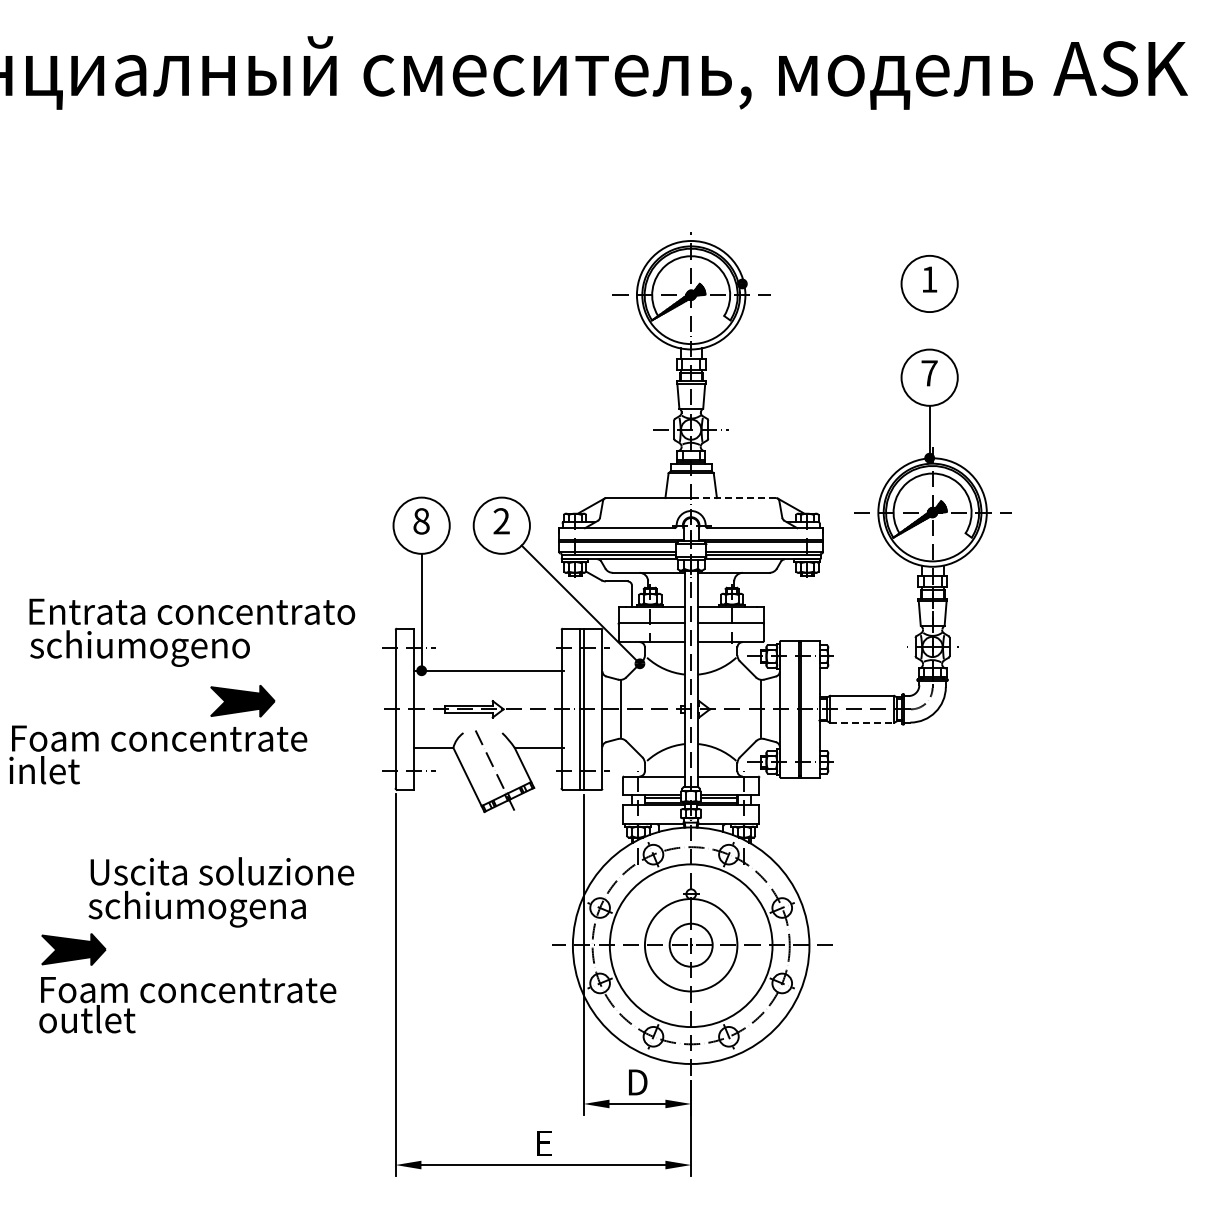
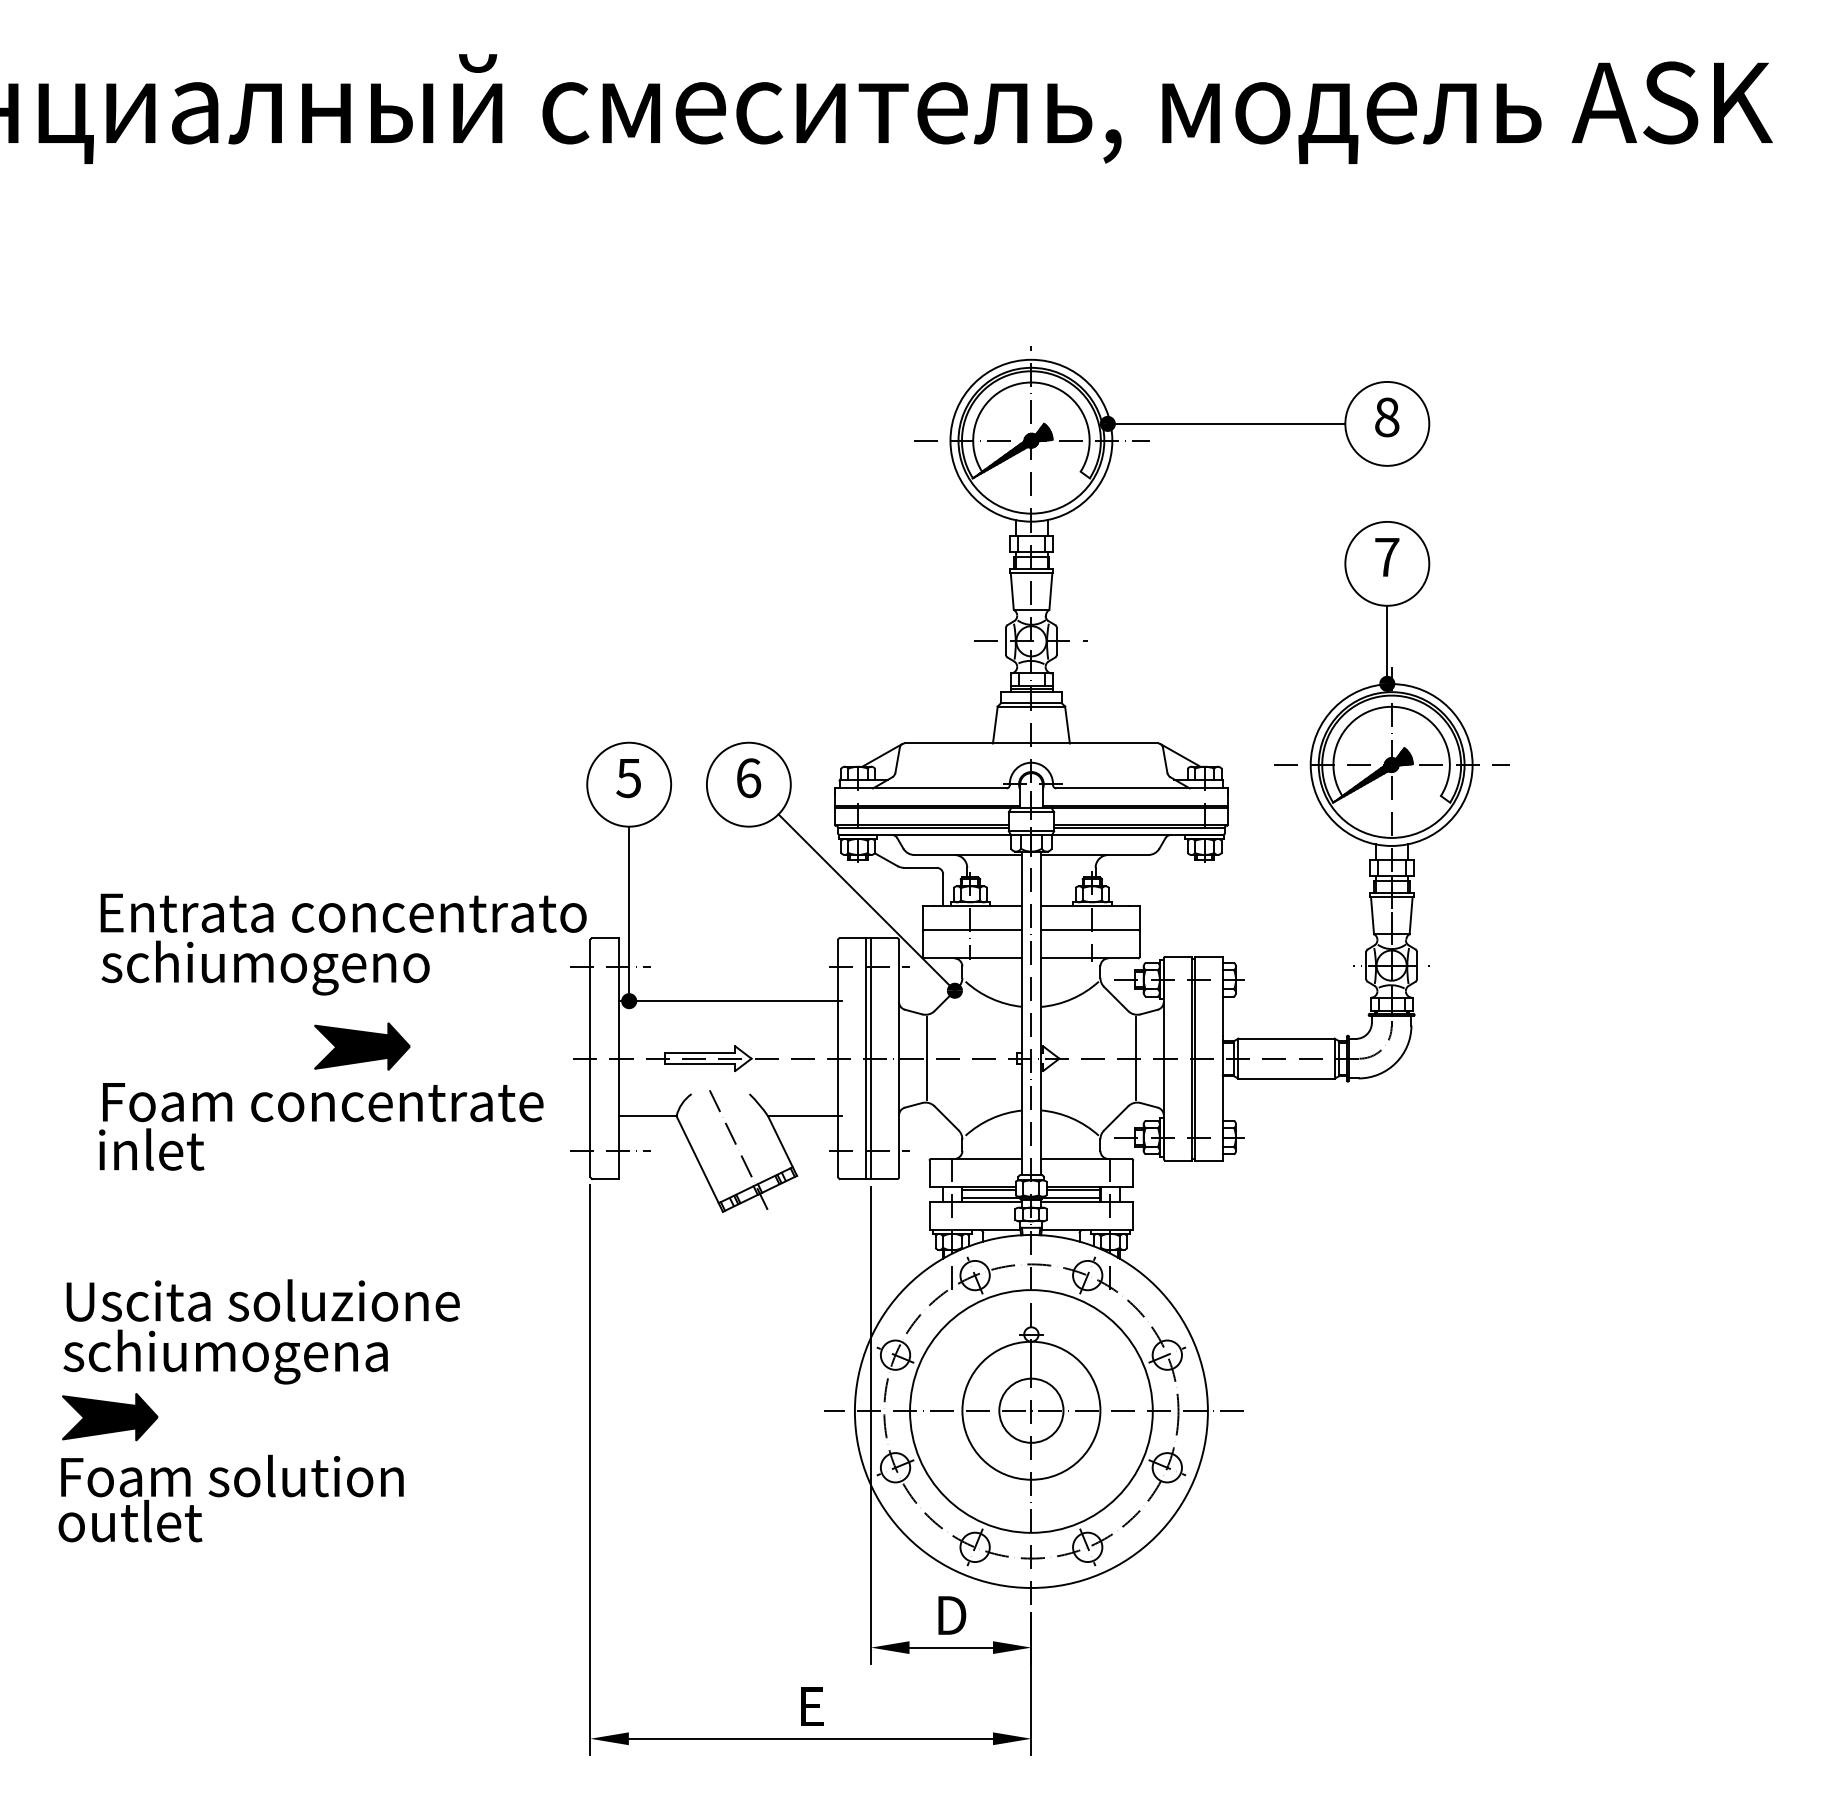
text: (929, 279) -> (1387, 417), 1 -> 8
line: (821, 283) -> (1225, 423), added
line: (733, 498) -> (1094, 744), dashed -> solid
text: (421, 521) -> (628, 778), 8 -> 5
text: (501, 521) -> (748, 778), 2 -> 6
text: (192, 632) -> (343, 944), moved
line: (862, 722) -> (1287, 1078), dashed -> solid
text: (158, 754) -> (321, 1126), moved
text: (221, 892) -> (261, 1332), moved
text: (238, 988) -> (355, 1475), Foam concentrate -> Foam solution

